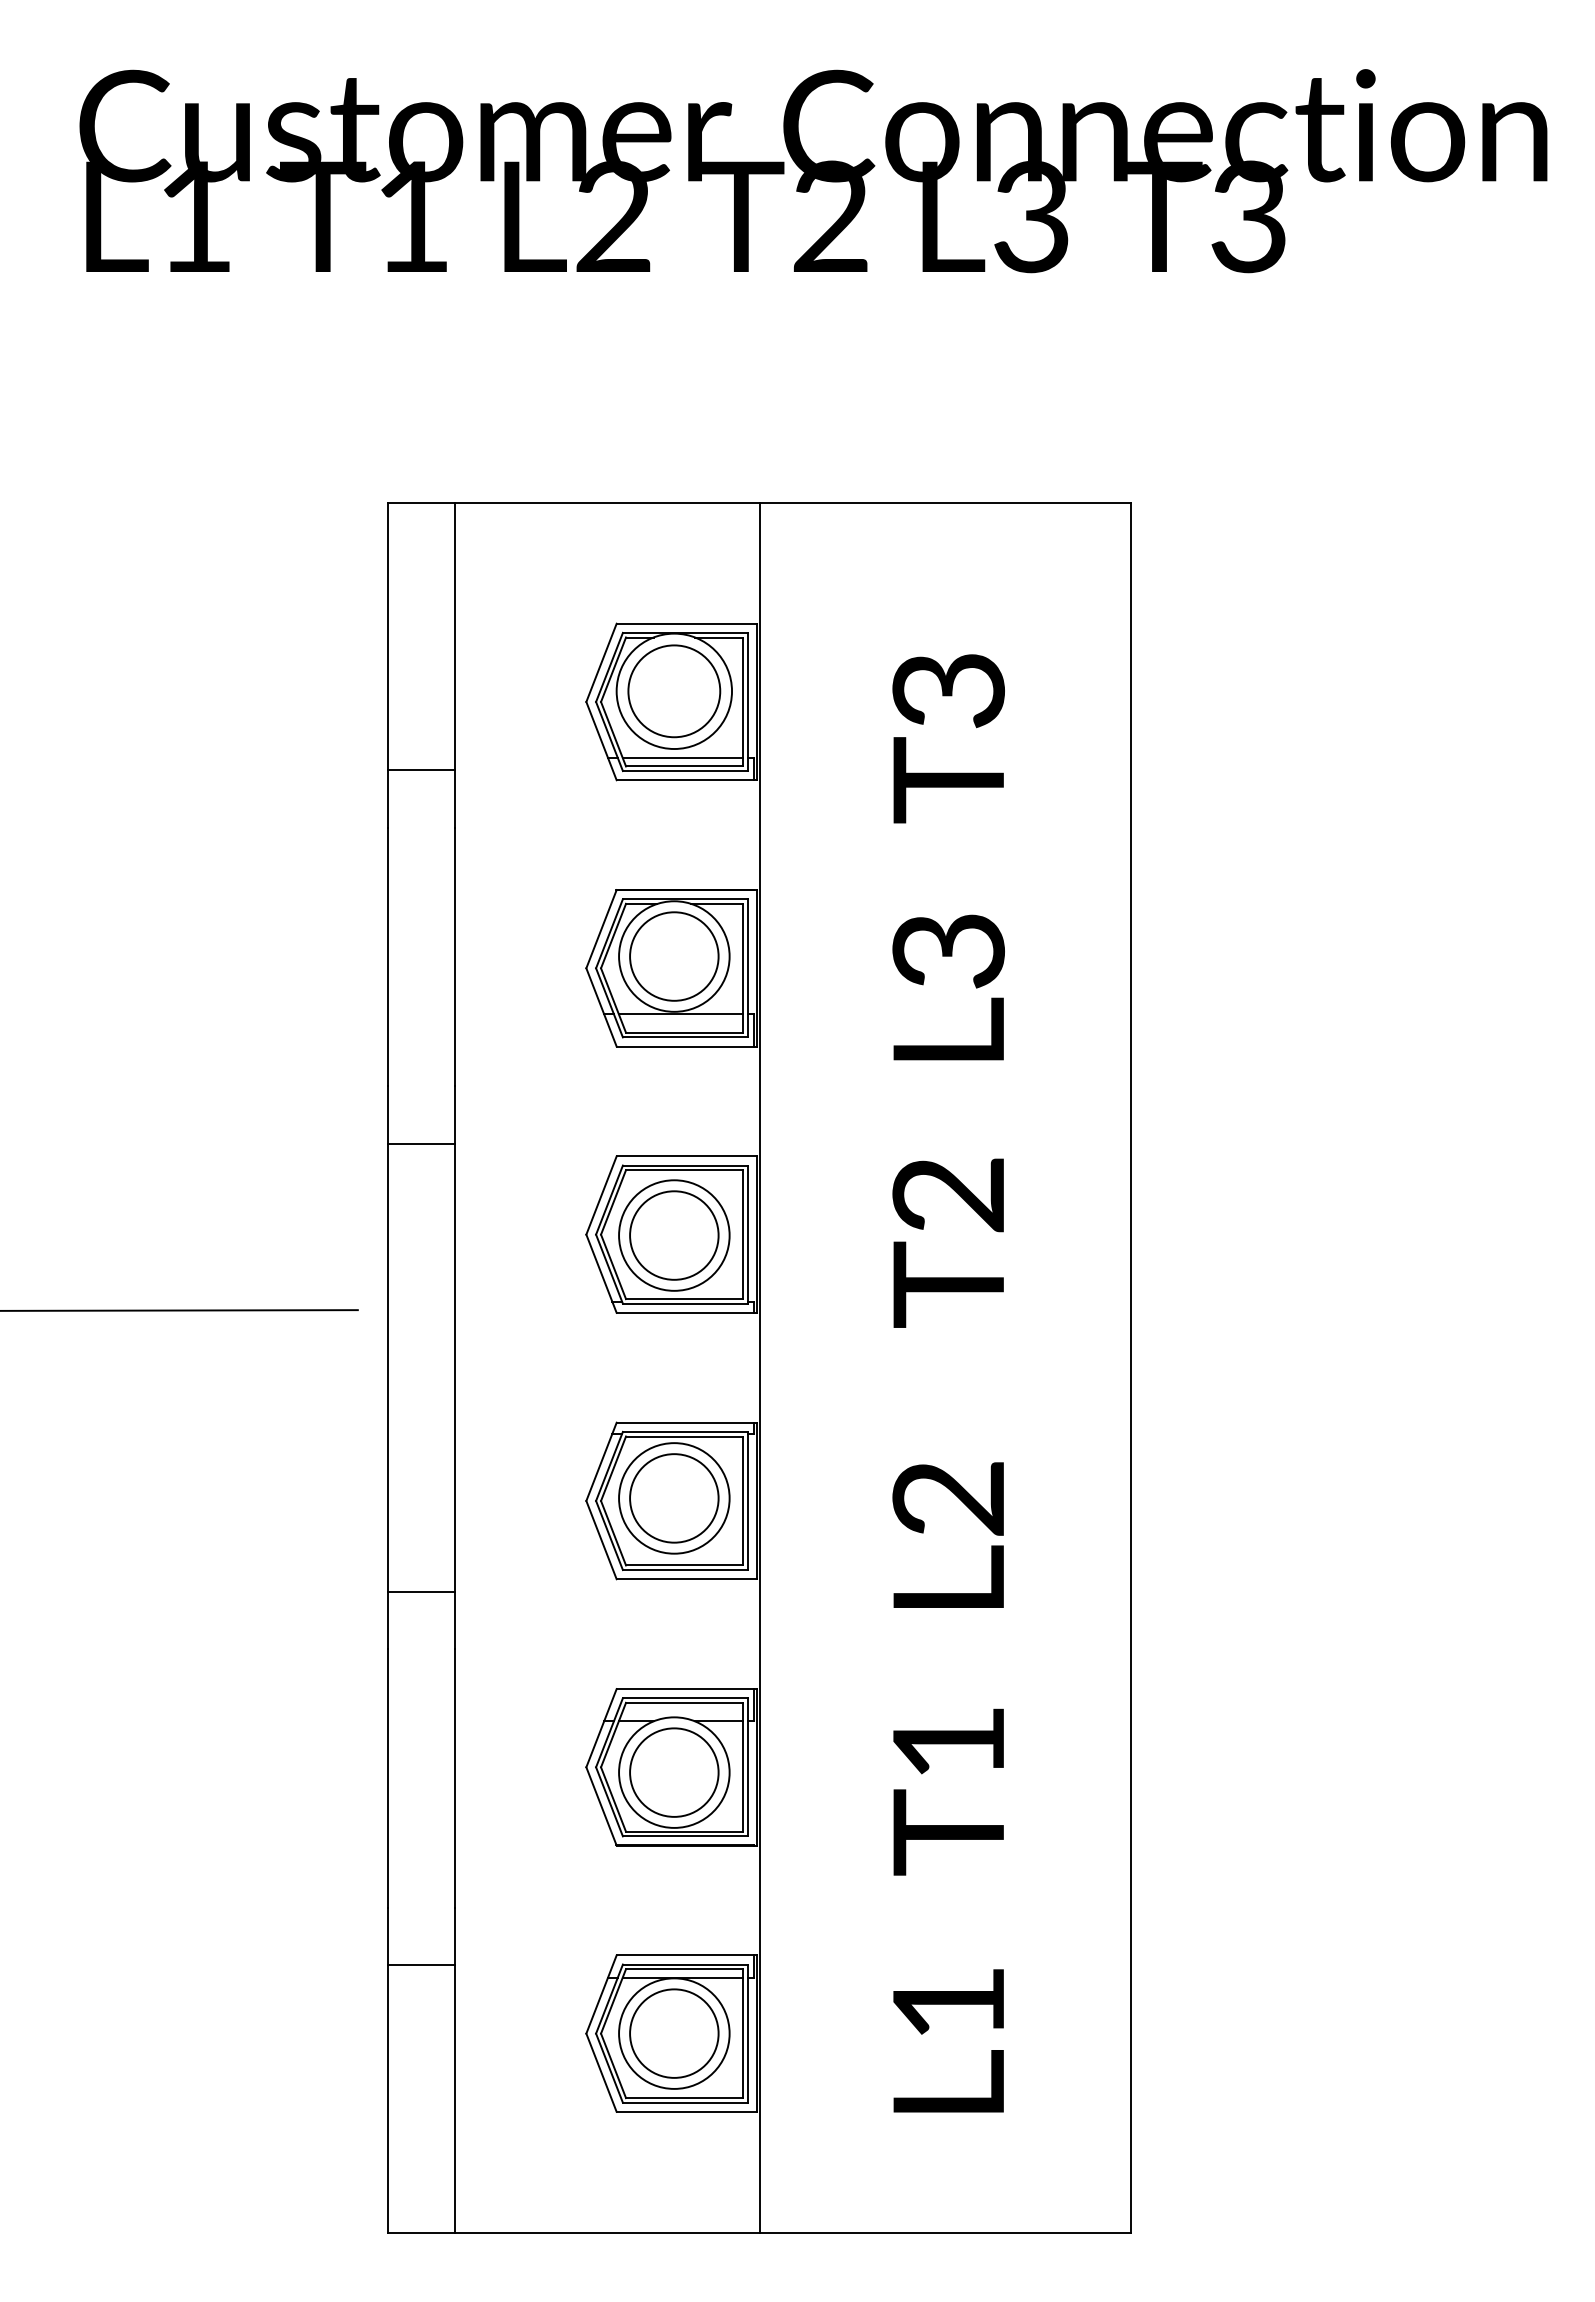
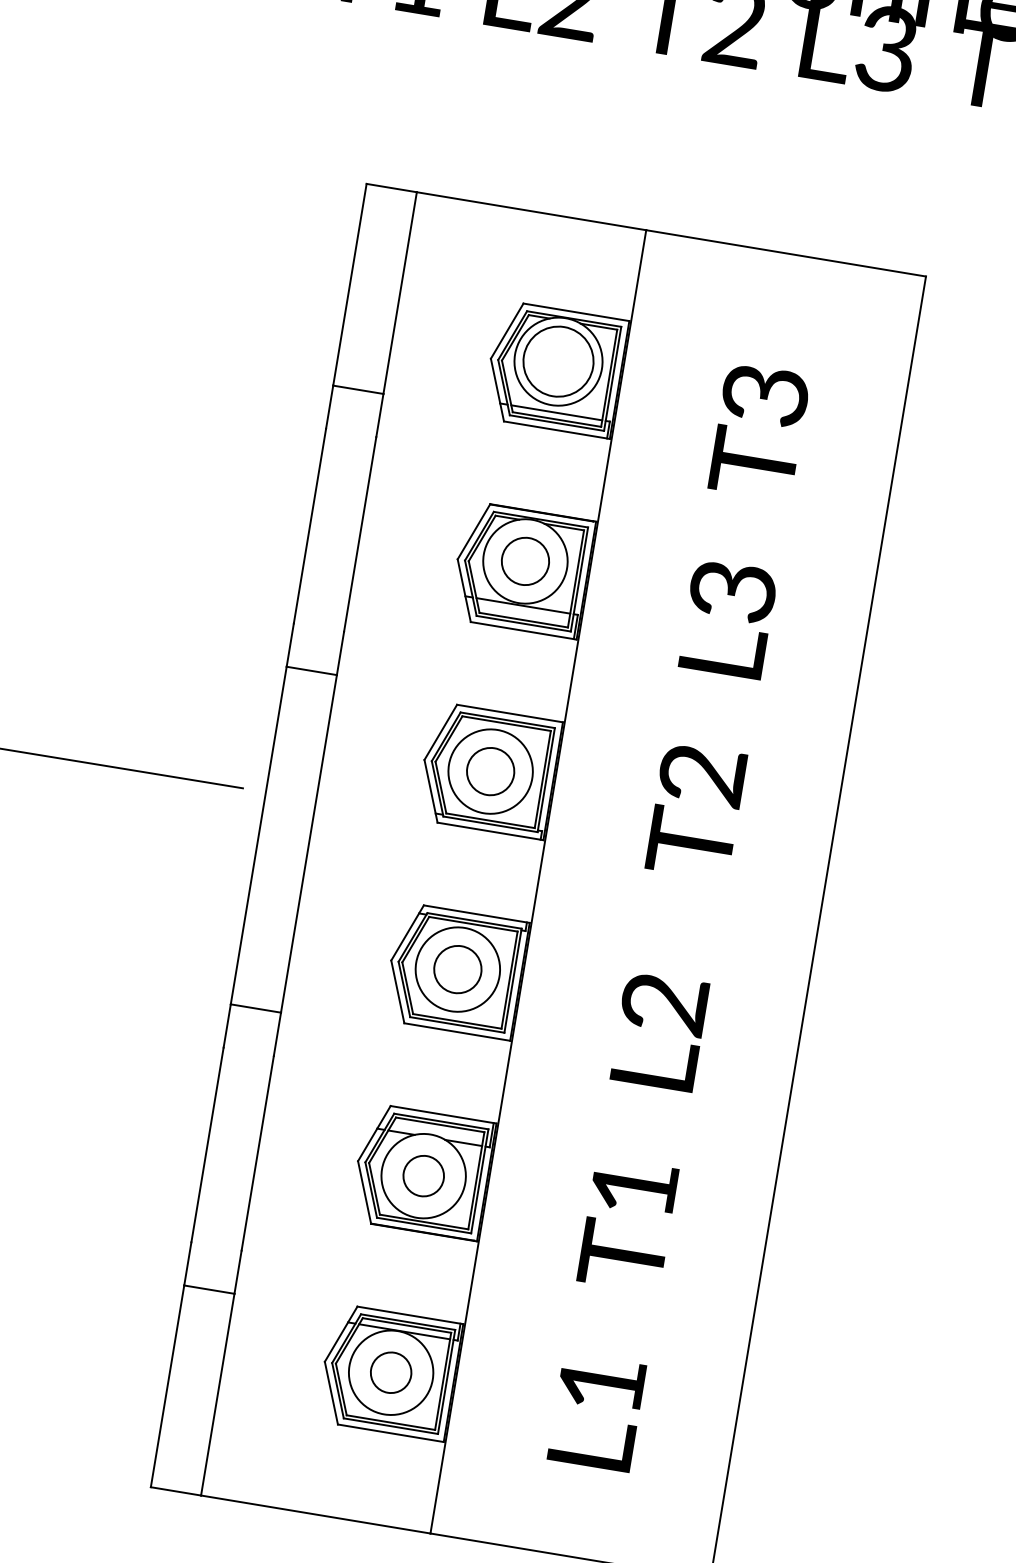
circle: (674, 956) -> (525, 561), size x0.7
circle: (674, 1235) -> (490, 771), size x0.7
circle: (674, 1498) -> (457, 969), size x0.7
circle: (674, 1772) -> (423, 1176), size x0.6
circle: (674, 2033) -> (391, 1372), size x0.6

